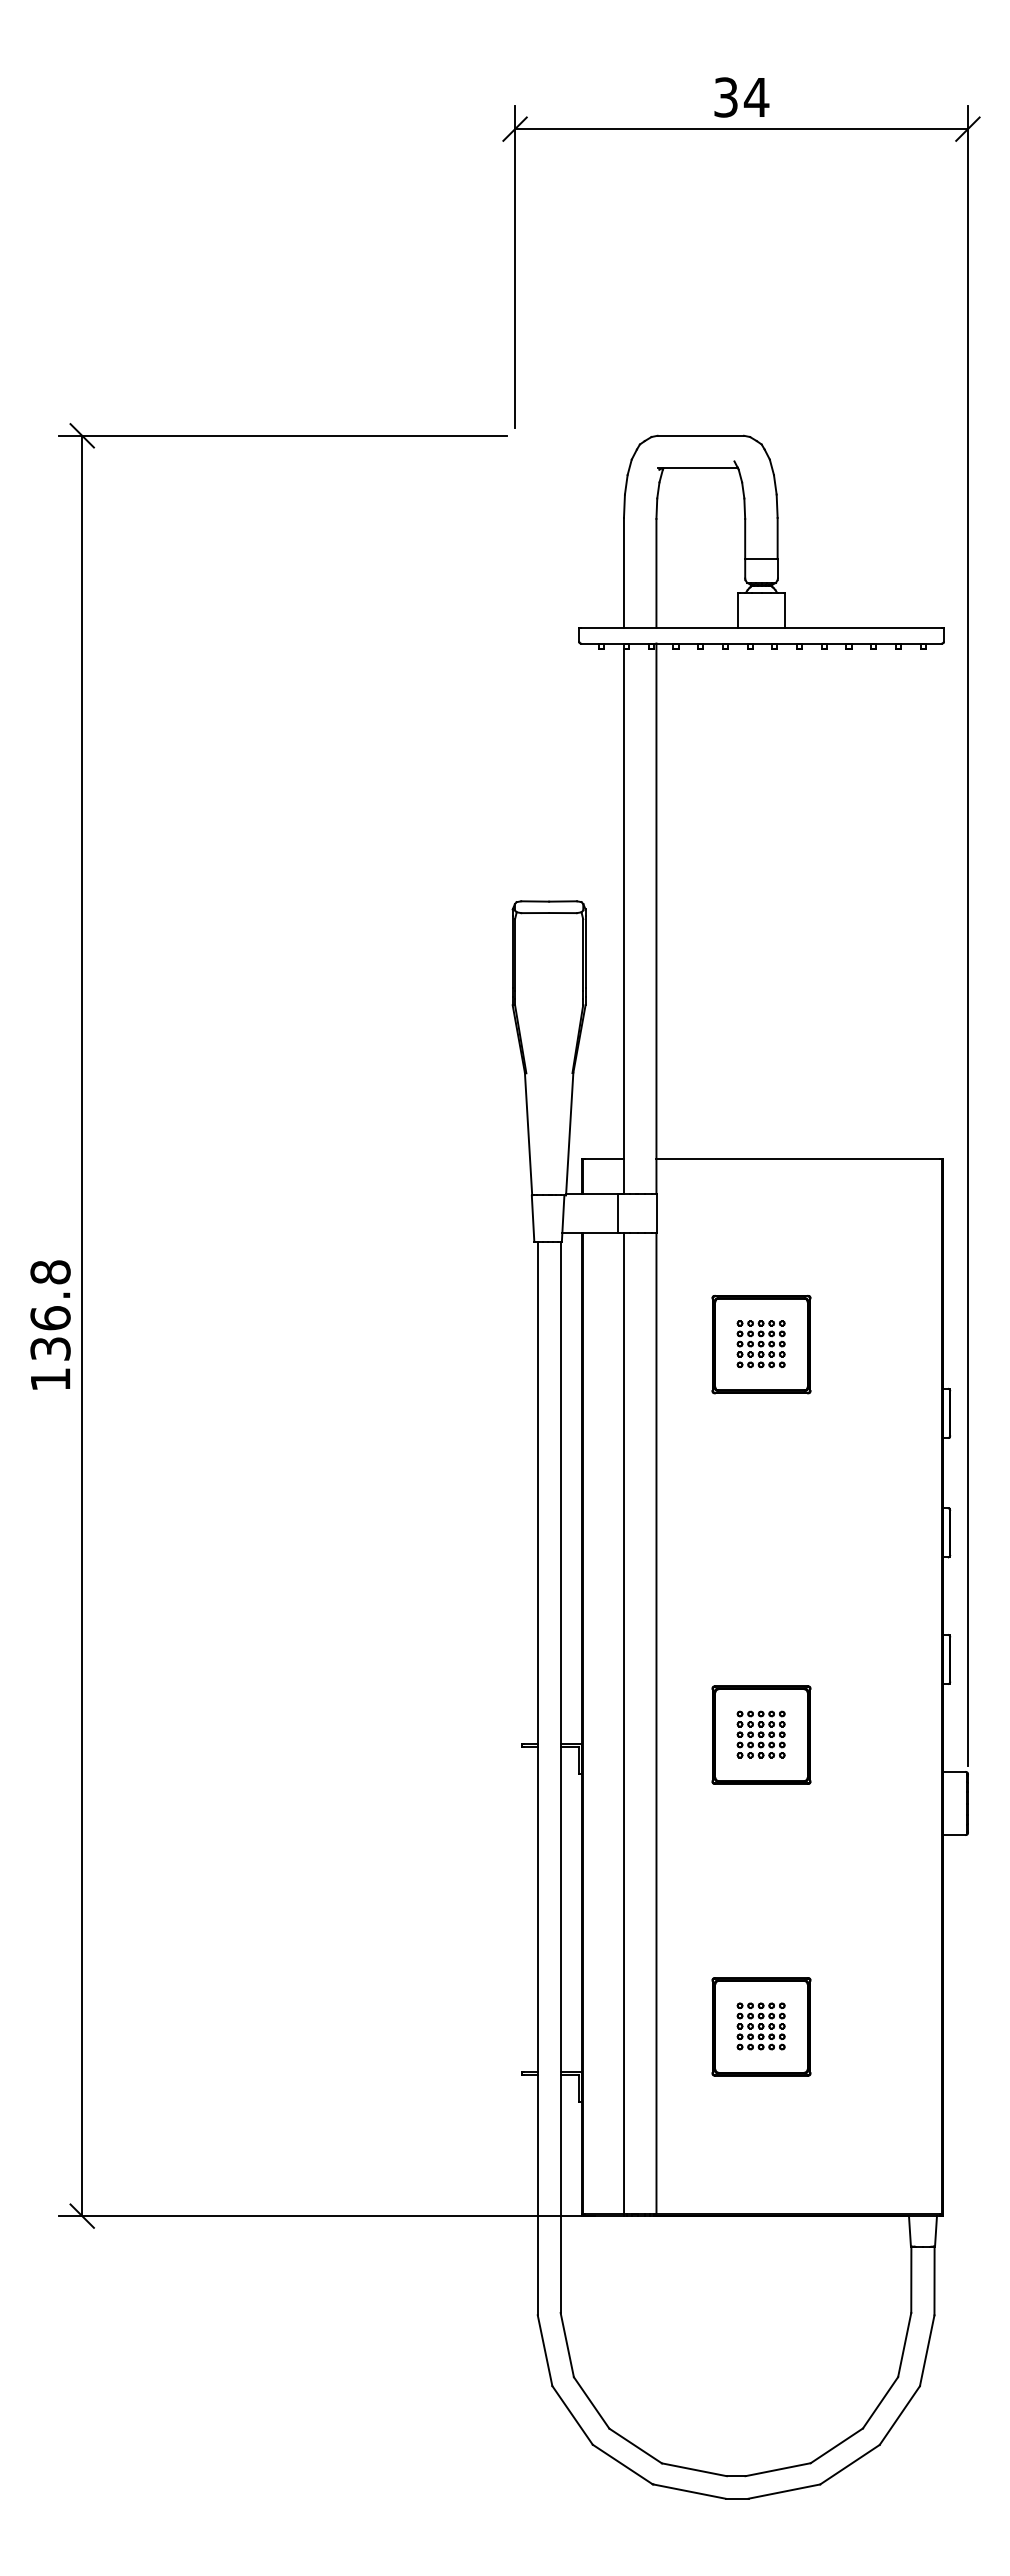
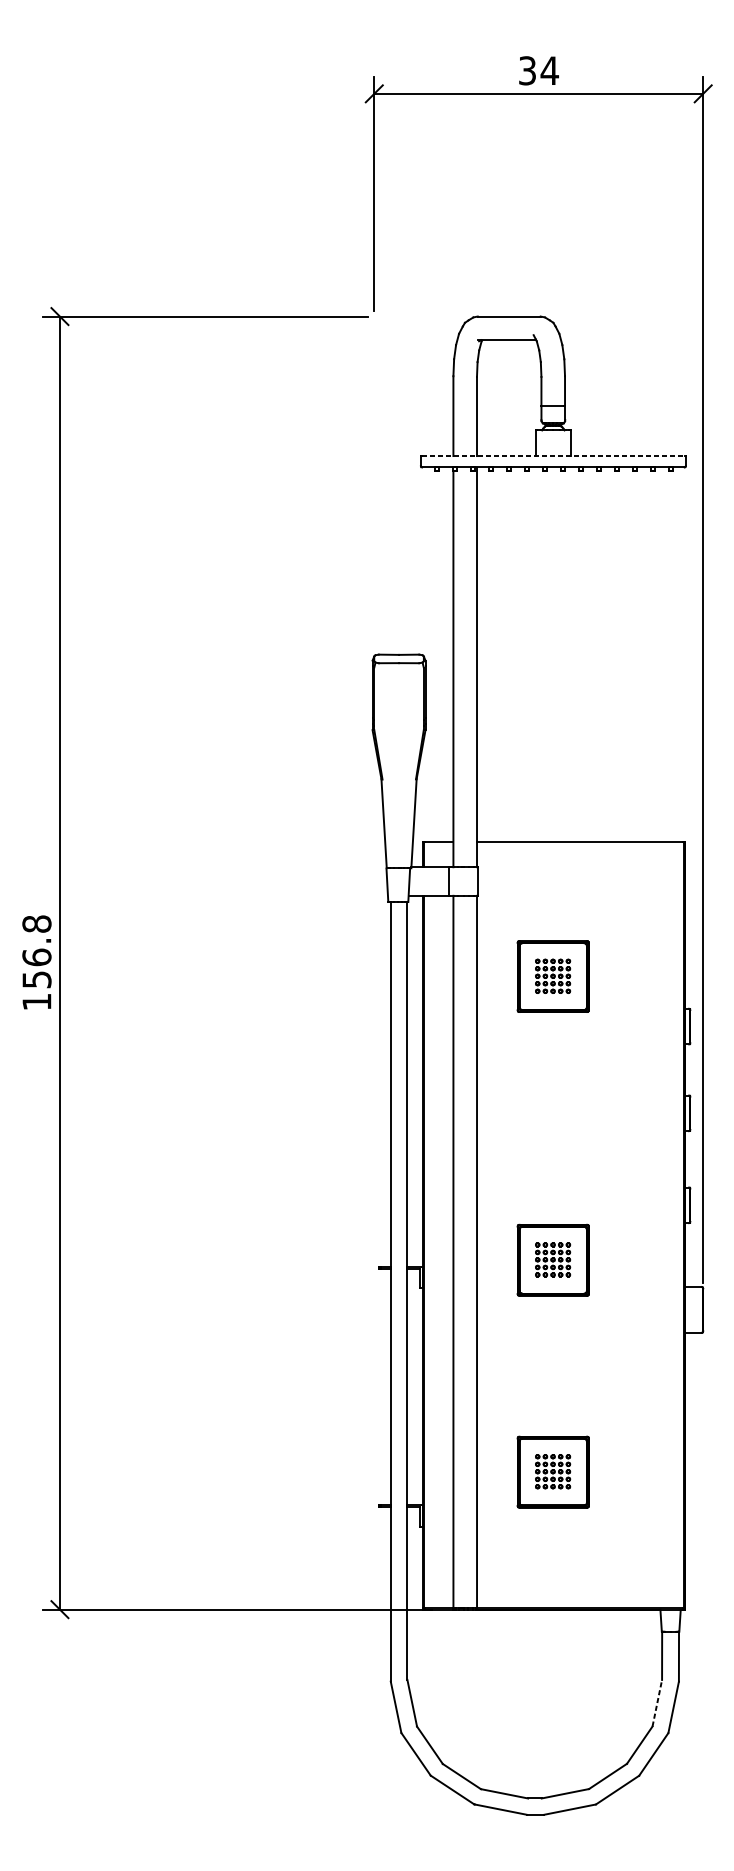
line: (761, 627) -> (553, 455), solid -> dashed
text: (50, 1348) -> (36, 979), 136.8 -> 156.8
line: (904, 2345) -> (657, 1703), solid -> dashed

